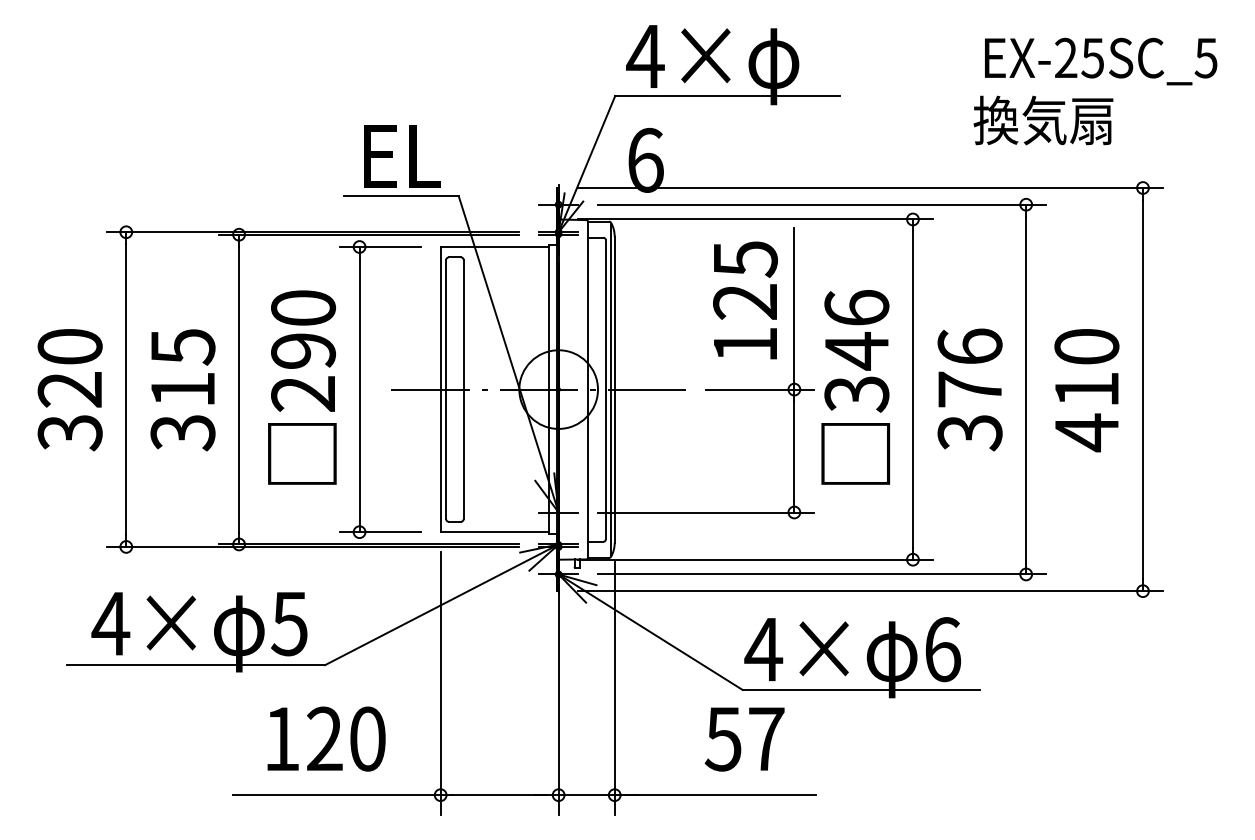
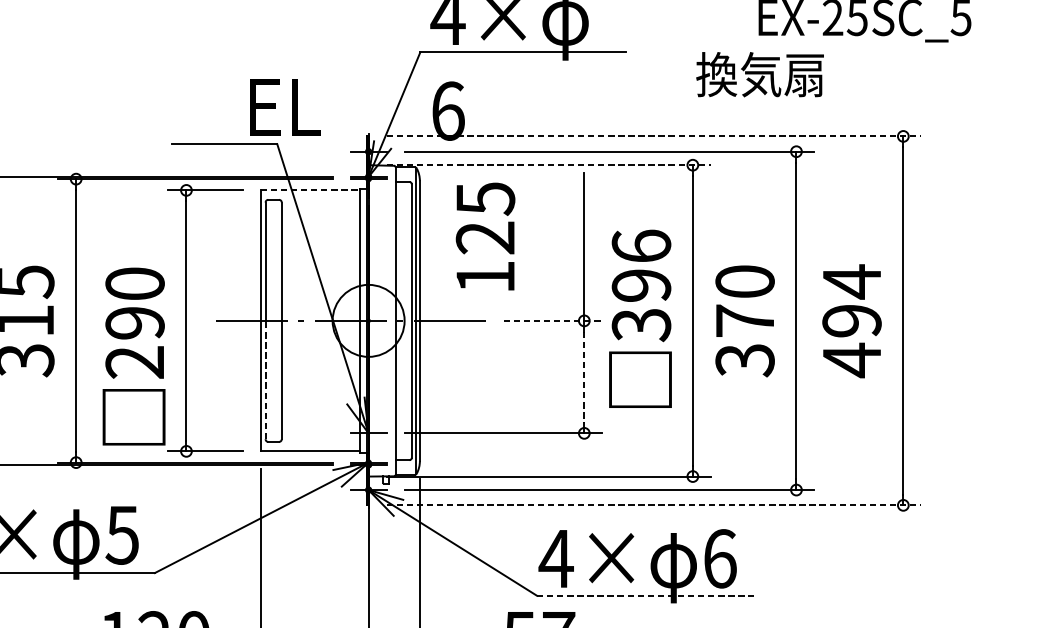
text: (1043, 120) -> (760, 74), moved
text: (402, 156) -> (285, 107), moved
line: (871, 188) -> (654, 136), solid -> dashed
line: (755, 219) -> (548, 165), solid -> dashed
line: (495, 247) -> (310, 190), solid -> dashed
text: (745, 300) -> (485, 236), moved
text: (969, 346) -> (744, 281), 376 -> 370
text: (856, 351) -> (641, 286), 346 -> 396
text: (1086, 367) -> (851, 300), 410 -> 494
text: (302, 387) -> (134, 356), moved
line: (760, 389) -> (553, 320), solid -> dashed
line: (794, 451) -> (584, 377), solid -> dashed
line: (446, 454) -> (265, 380), solid -> dashed
line: (871, 591) -> (654, 505), solid -> dashed
line: (861, 689) -> (645, 595), solid -> dashed

